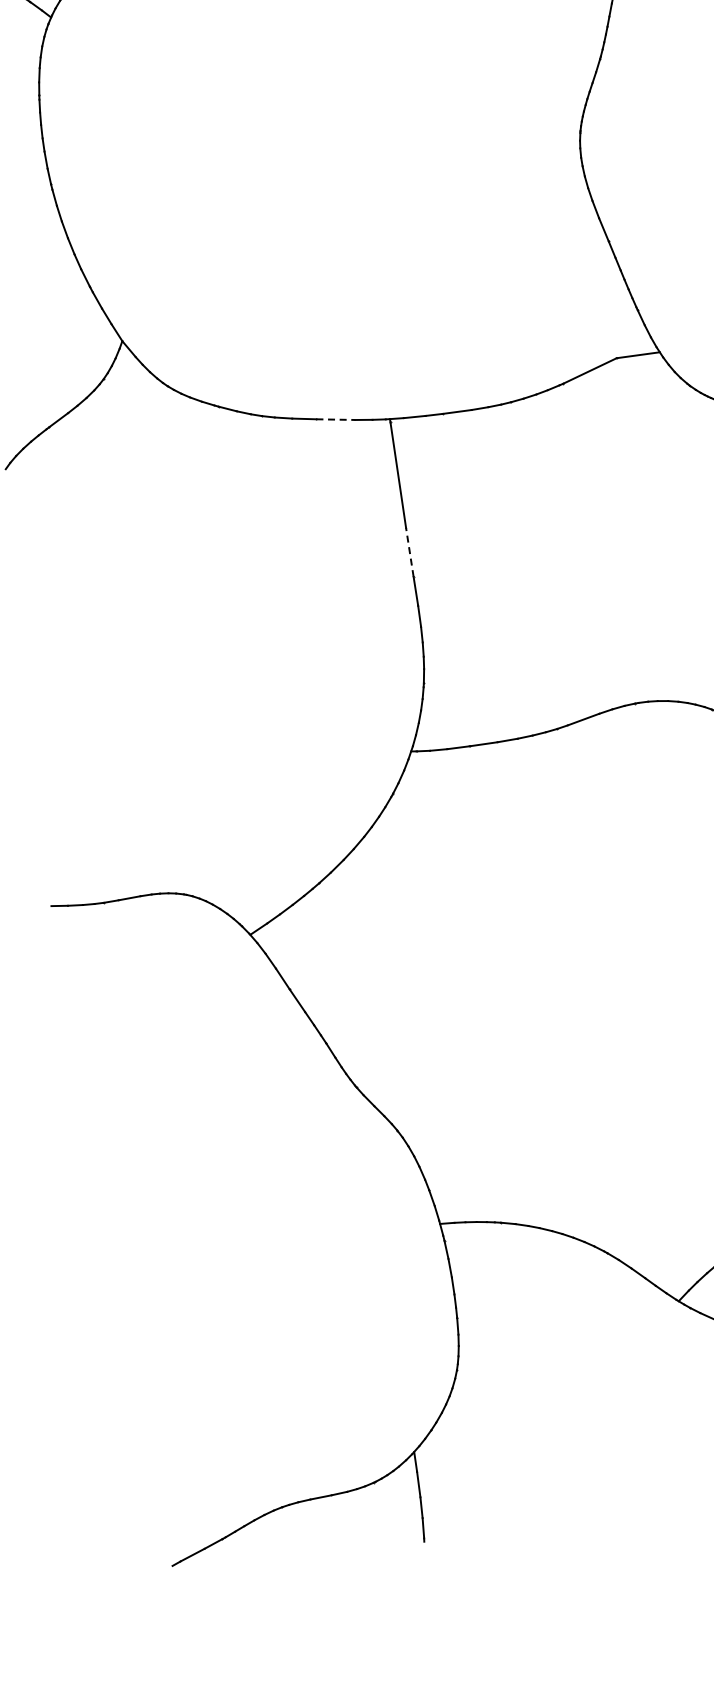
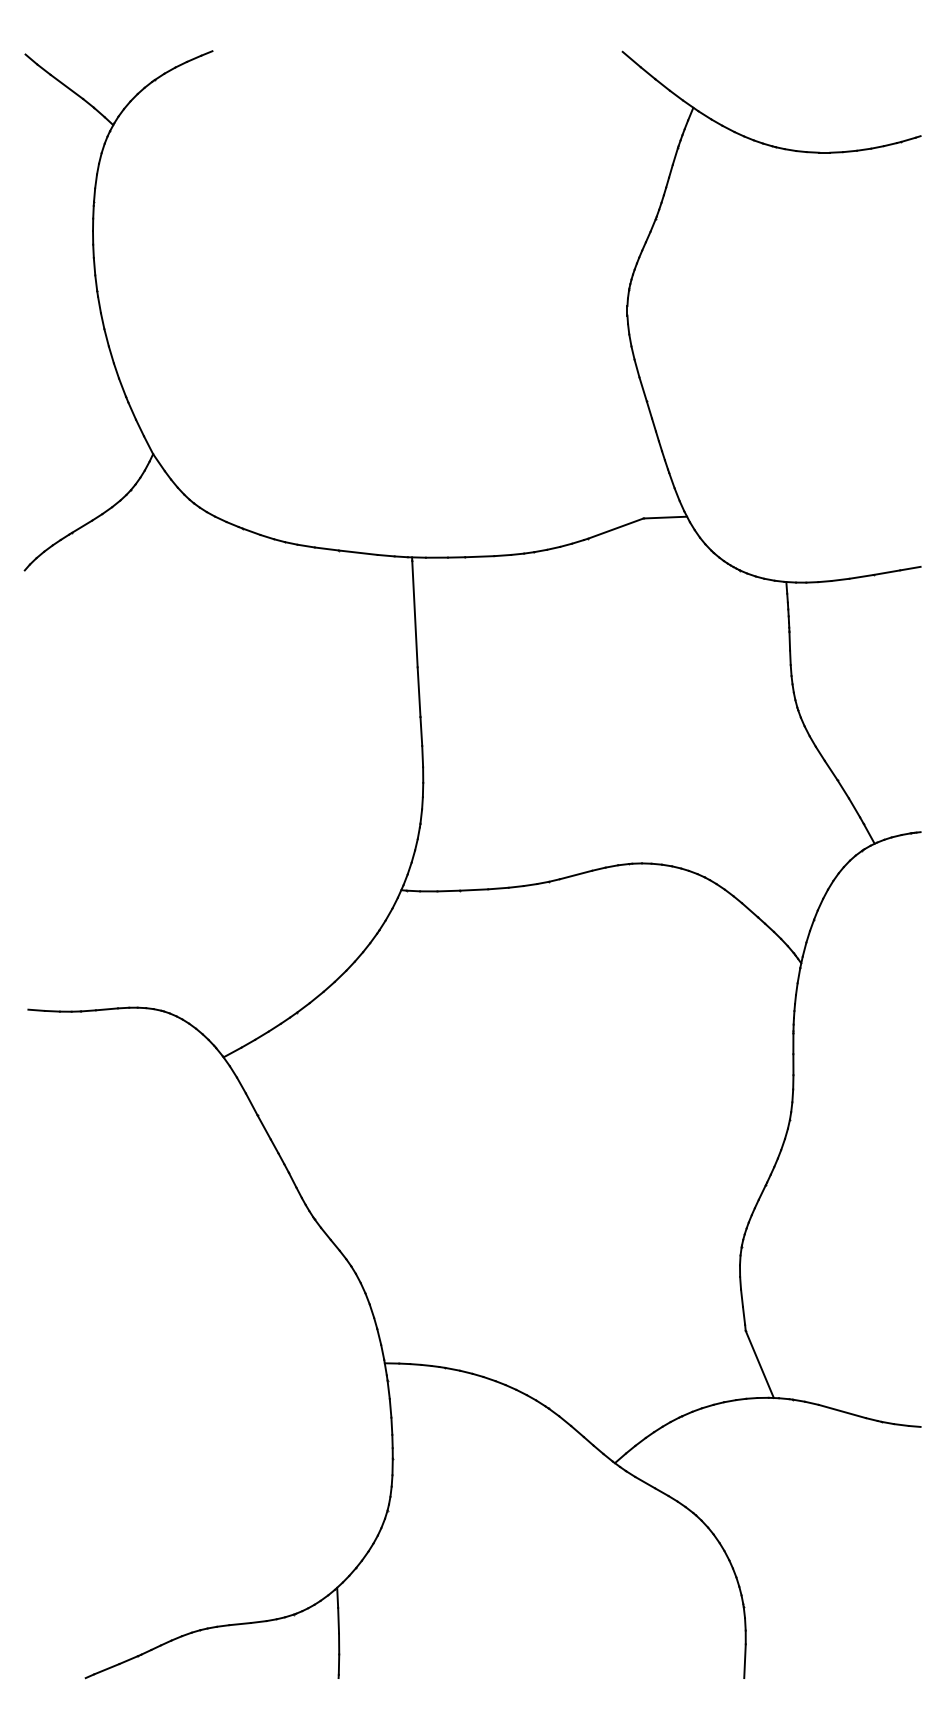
line: (336, 419) -> (358, 552), dashed -> solid
line: (410, 552) -> (419, 692), dashed -> solid

